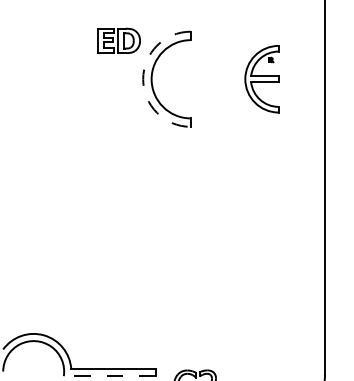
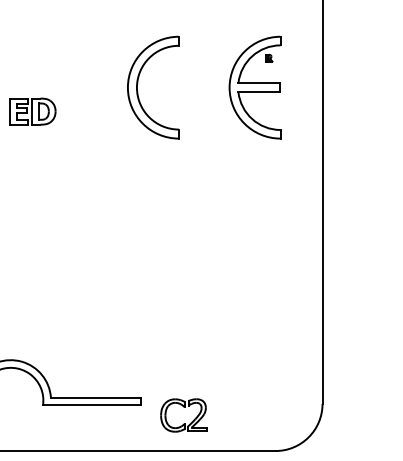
part: (118, 40) -> (32, 111), moved
arc: (142, 79) -> (127, 87), dashed -> solid
part: (261, 79) -> (254, 87), size x1.43
line: (109, 376) -> (91, 405), dashed -> solid

